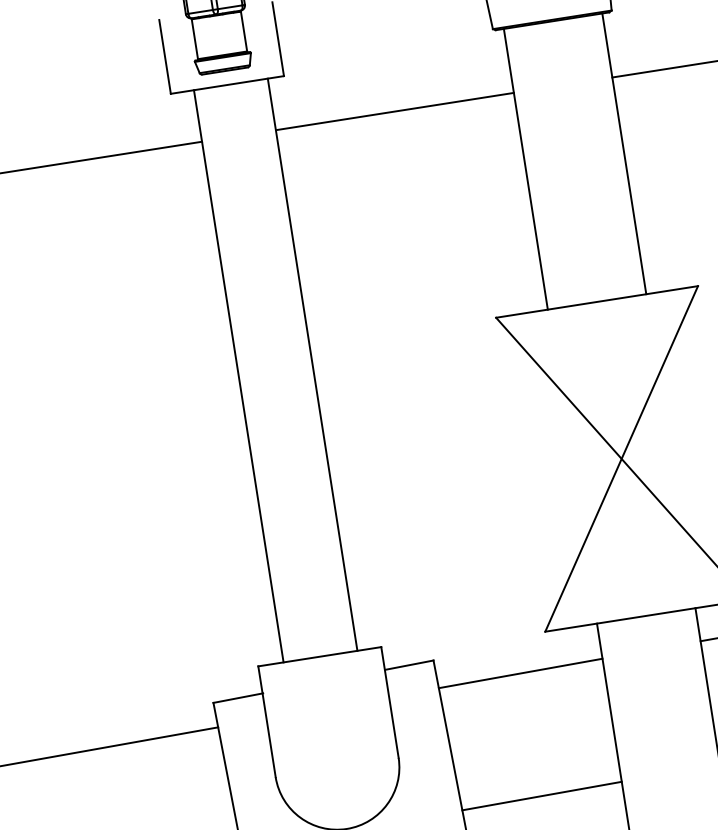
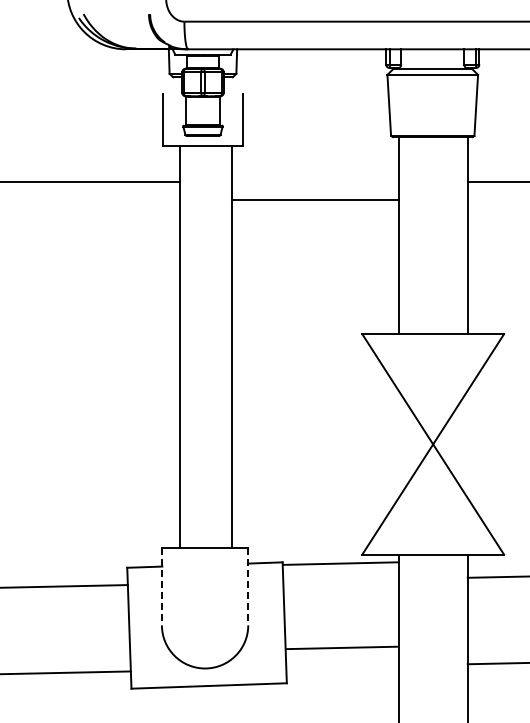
line: (395, 112) -> (315, 200), moved
line: (520, 673) -> (340, 563), moved
line: (390, 702) -> (248, 586), solid -> dashed
line: (266, 721) -> (161, 586), solid -> dashed
line: (542, 795) -> (342, 647), moved

